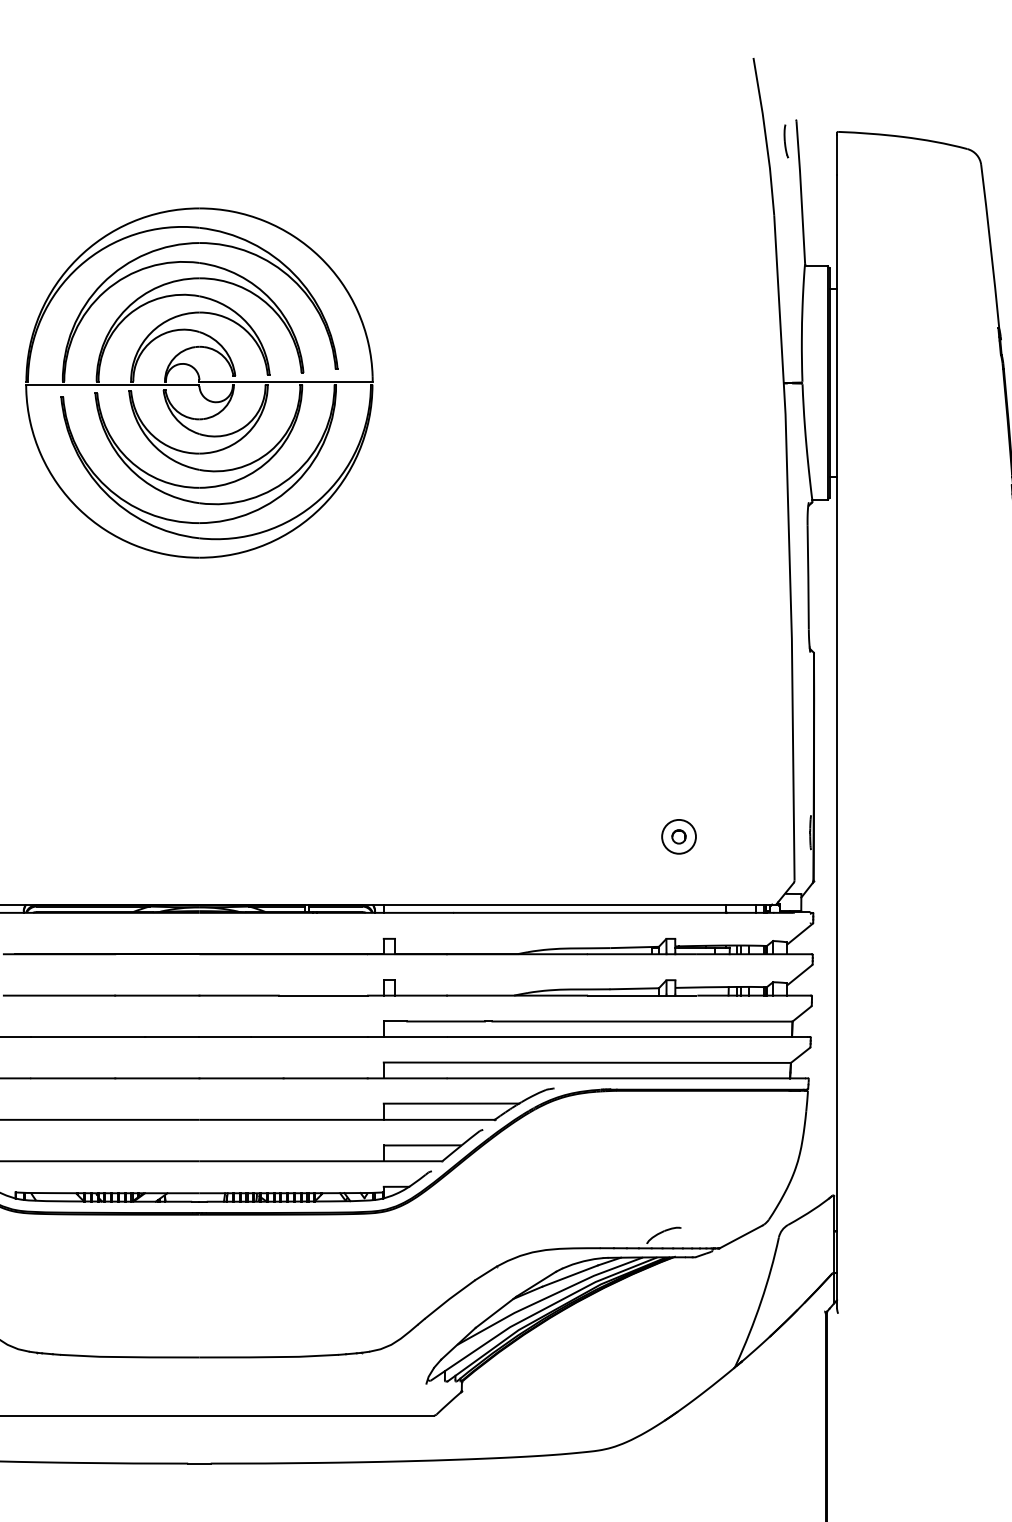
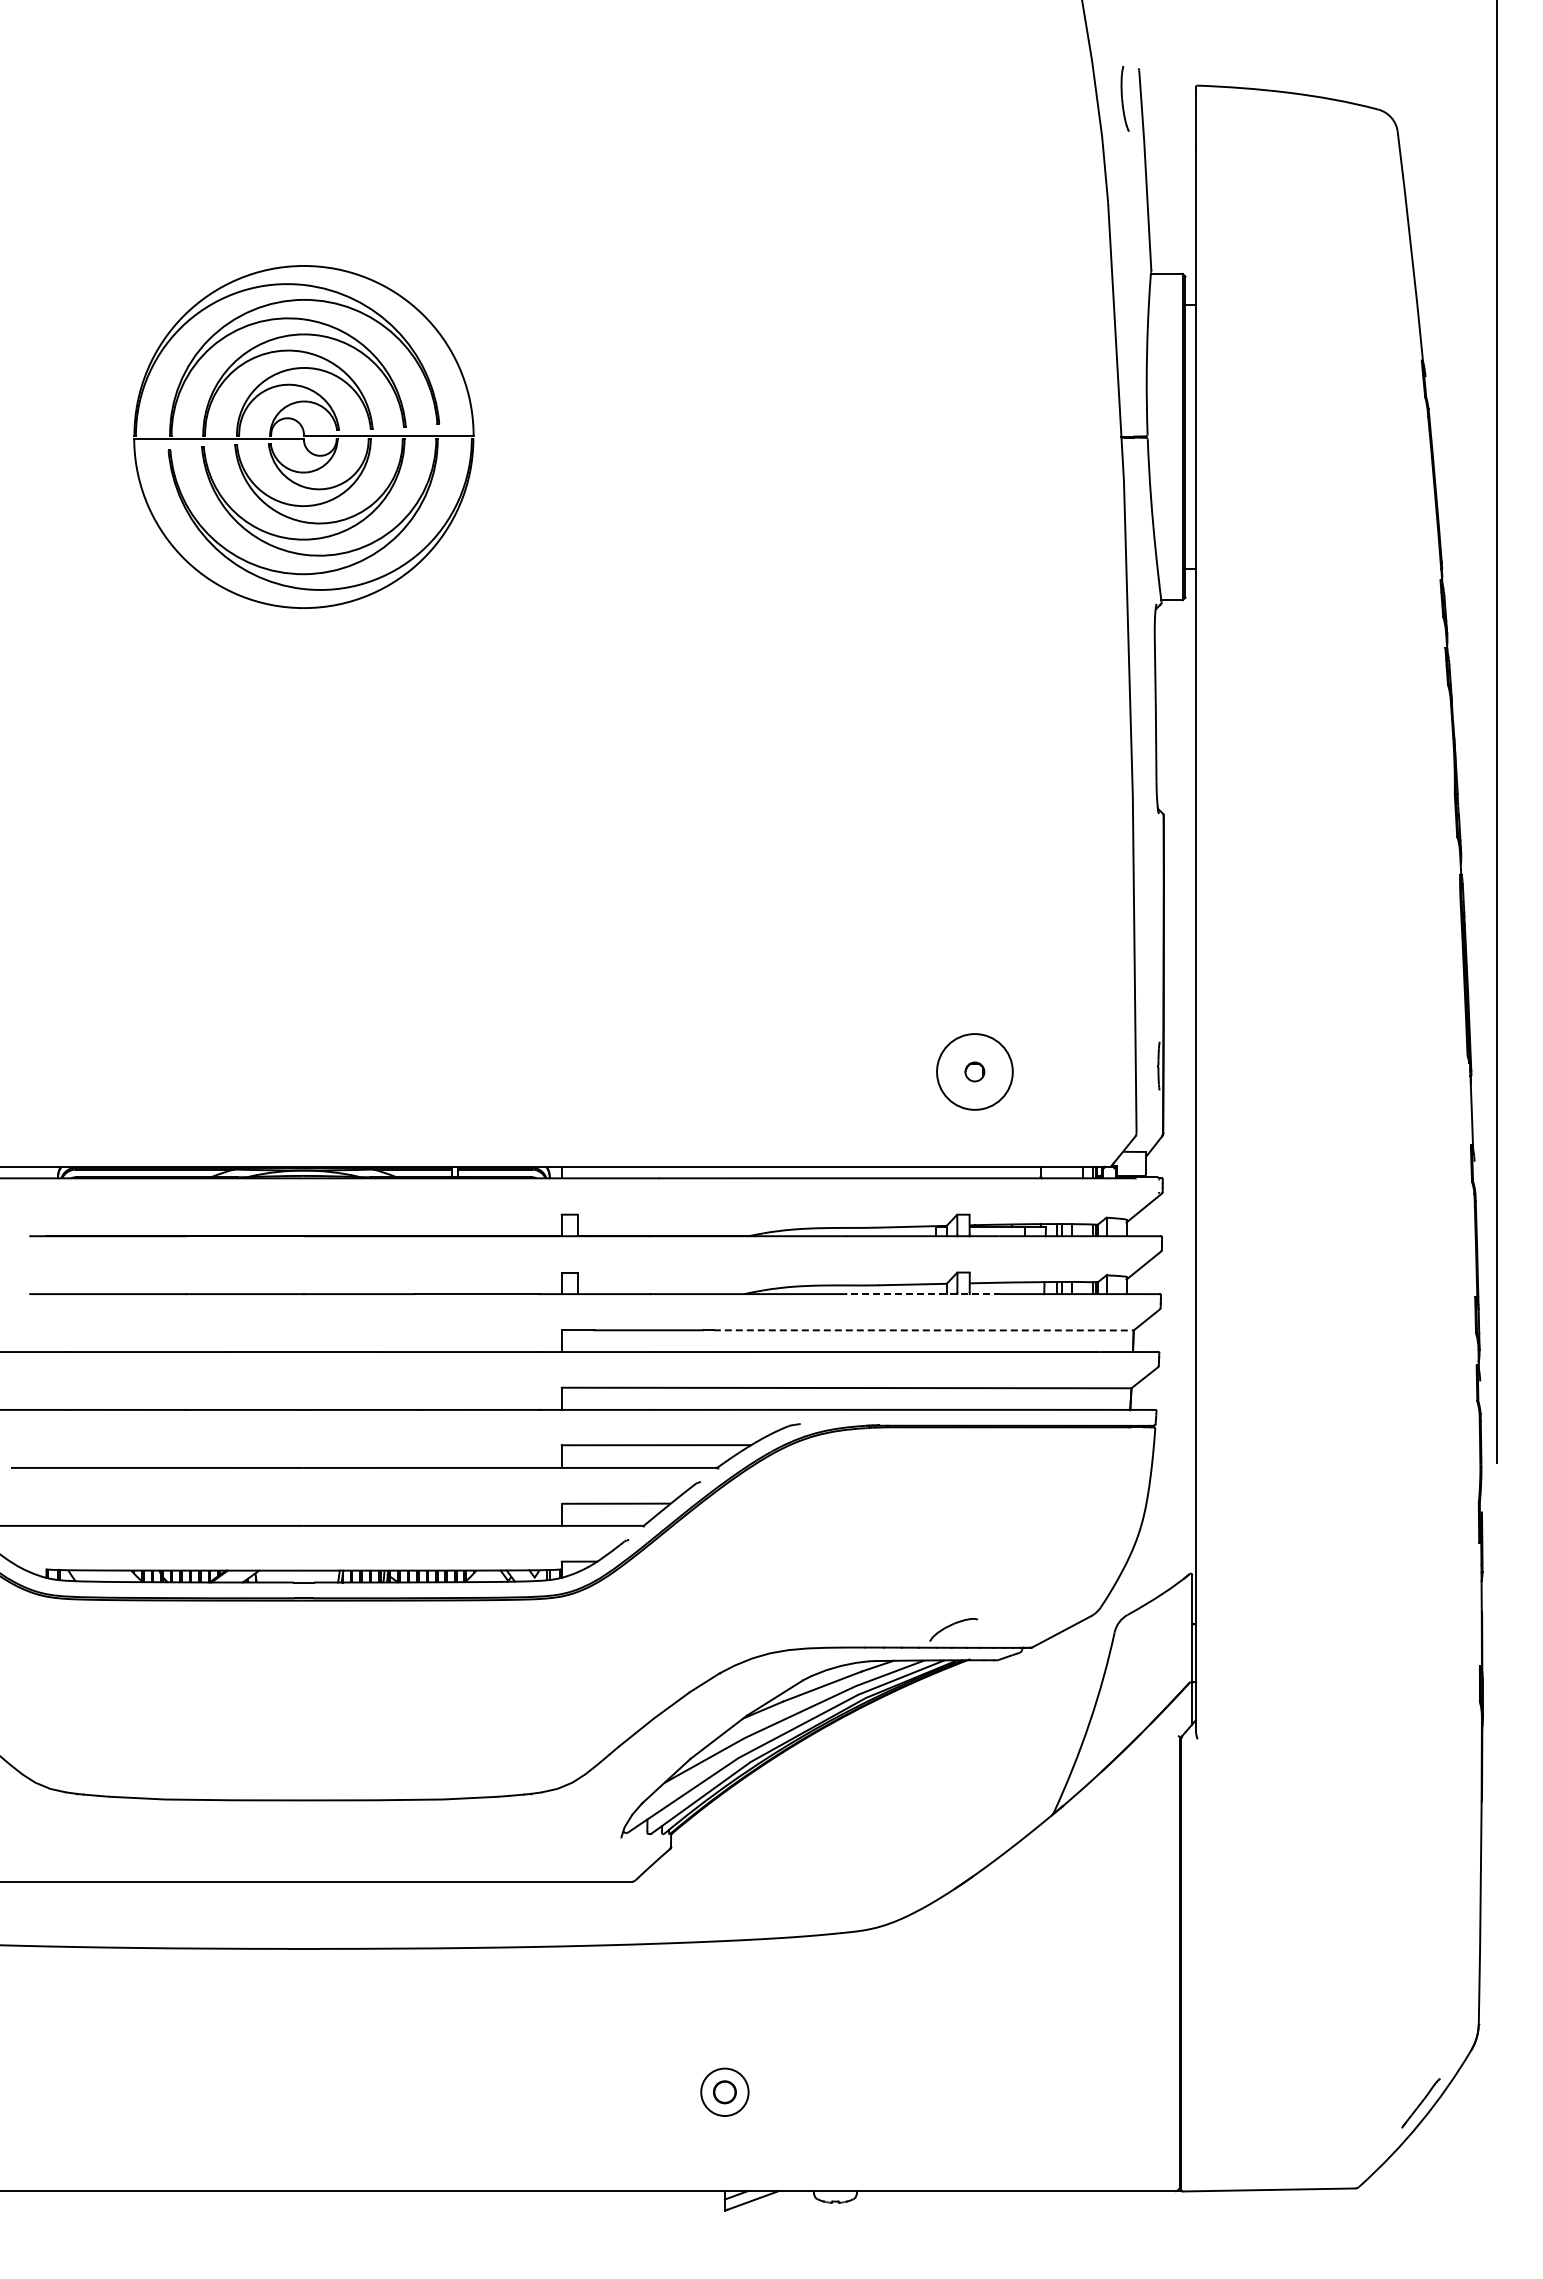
part: (785, 141) -> (1124, 98), size x1.4
part: (199, 382) -> (303, 436), size x0.7
circle: (678, 836) -> (974, 1071), size x1.6
line: (643, 995) -> (924, 1294), solid -> dashed
line: (642, 1021) -> (923, 1330), solid -> dashed

